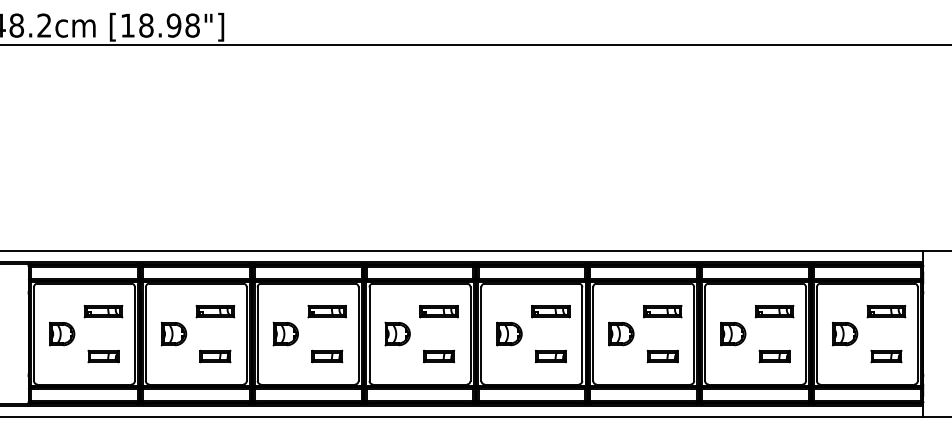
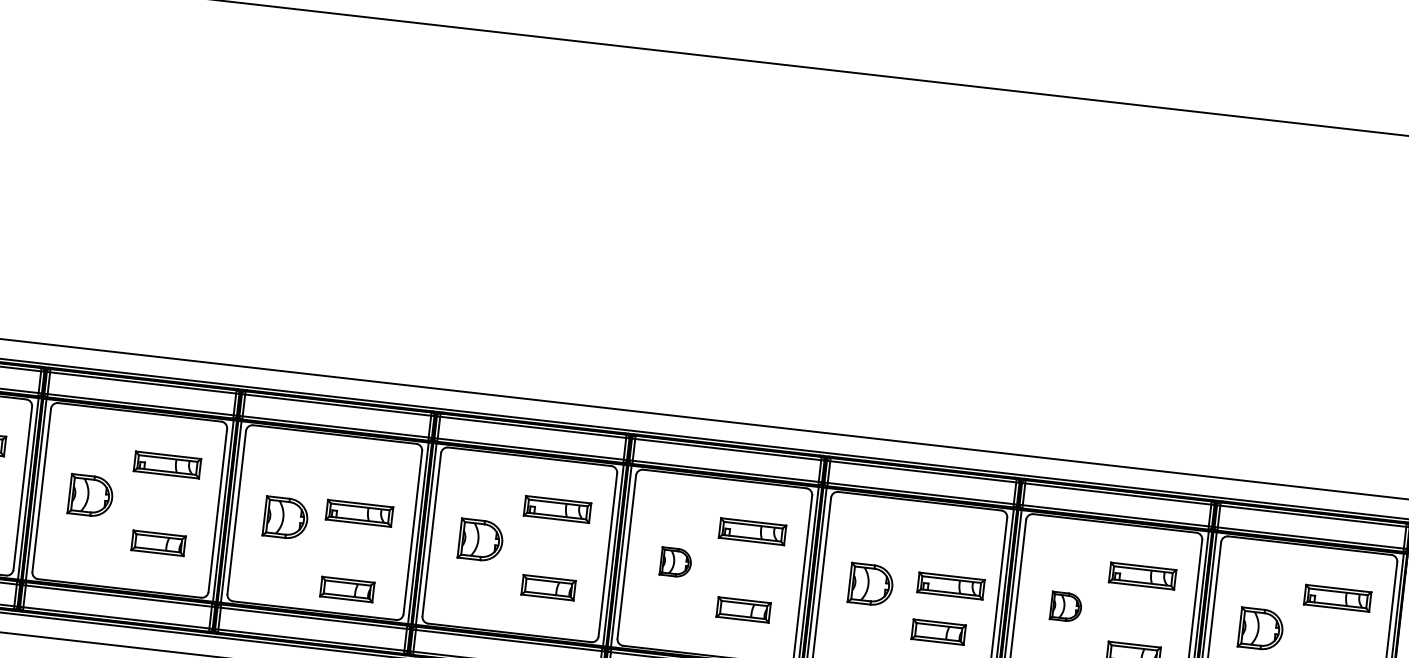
part: (326, 311) -> (358, 513), moved
part: (662, 311) -> (950, 585), moved
part: (509, 333) -> (675, 561), size x0.7
part: (733, 333) -> (1066, 606), size x0.7
part: (327, 356) -> (347, 589), moved

